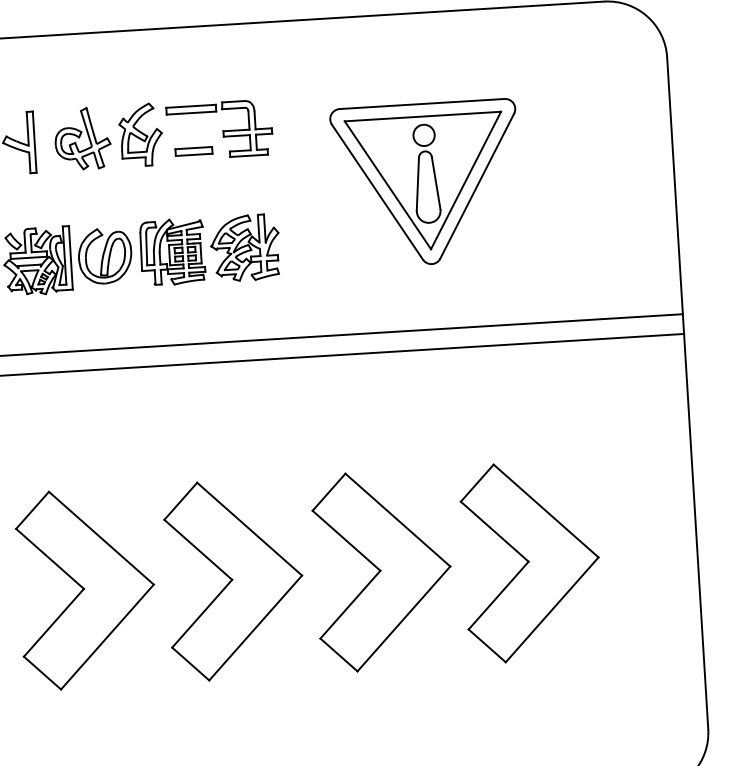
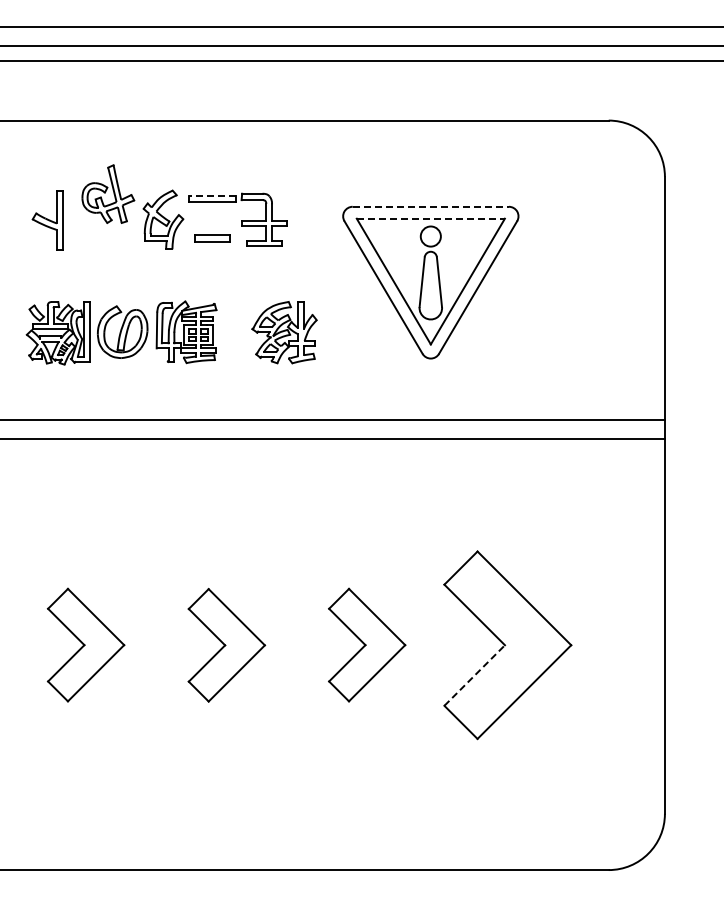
line: (422, 103) -> (431, 206), solid -> dashed
line: (190, 106) -> (211, 195), solid -> dashed
line: (423, 116) -> (431, 218), solid -> dashed
part: (82, 138) -> (108, 193), moved
part: (245, 247) -> (284, 332), moved
part: (382, 569) -> (366, 644), size x0.6
part: (234, 579) -> (226, 645), size x0.6
part: (86, 587) -> (85, 644), size x0.6
line: (498, 595) -> (474, 675), solid -> dashed

